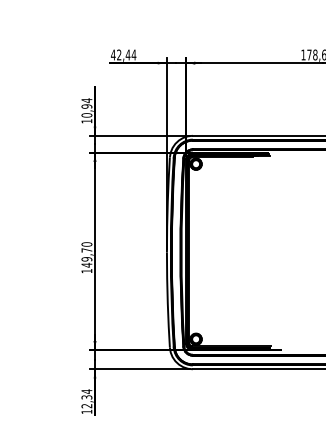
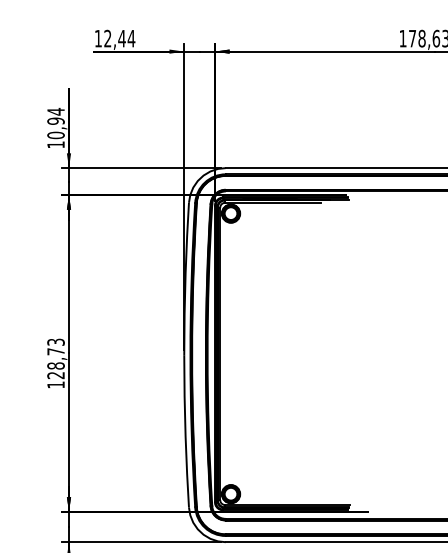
text: (113, 54) -> (98, 37), 42,44 -> 12,44
text: (86, 254) -> (55, 358), 149,70 -> 128,73

